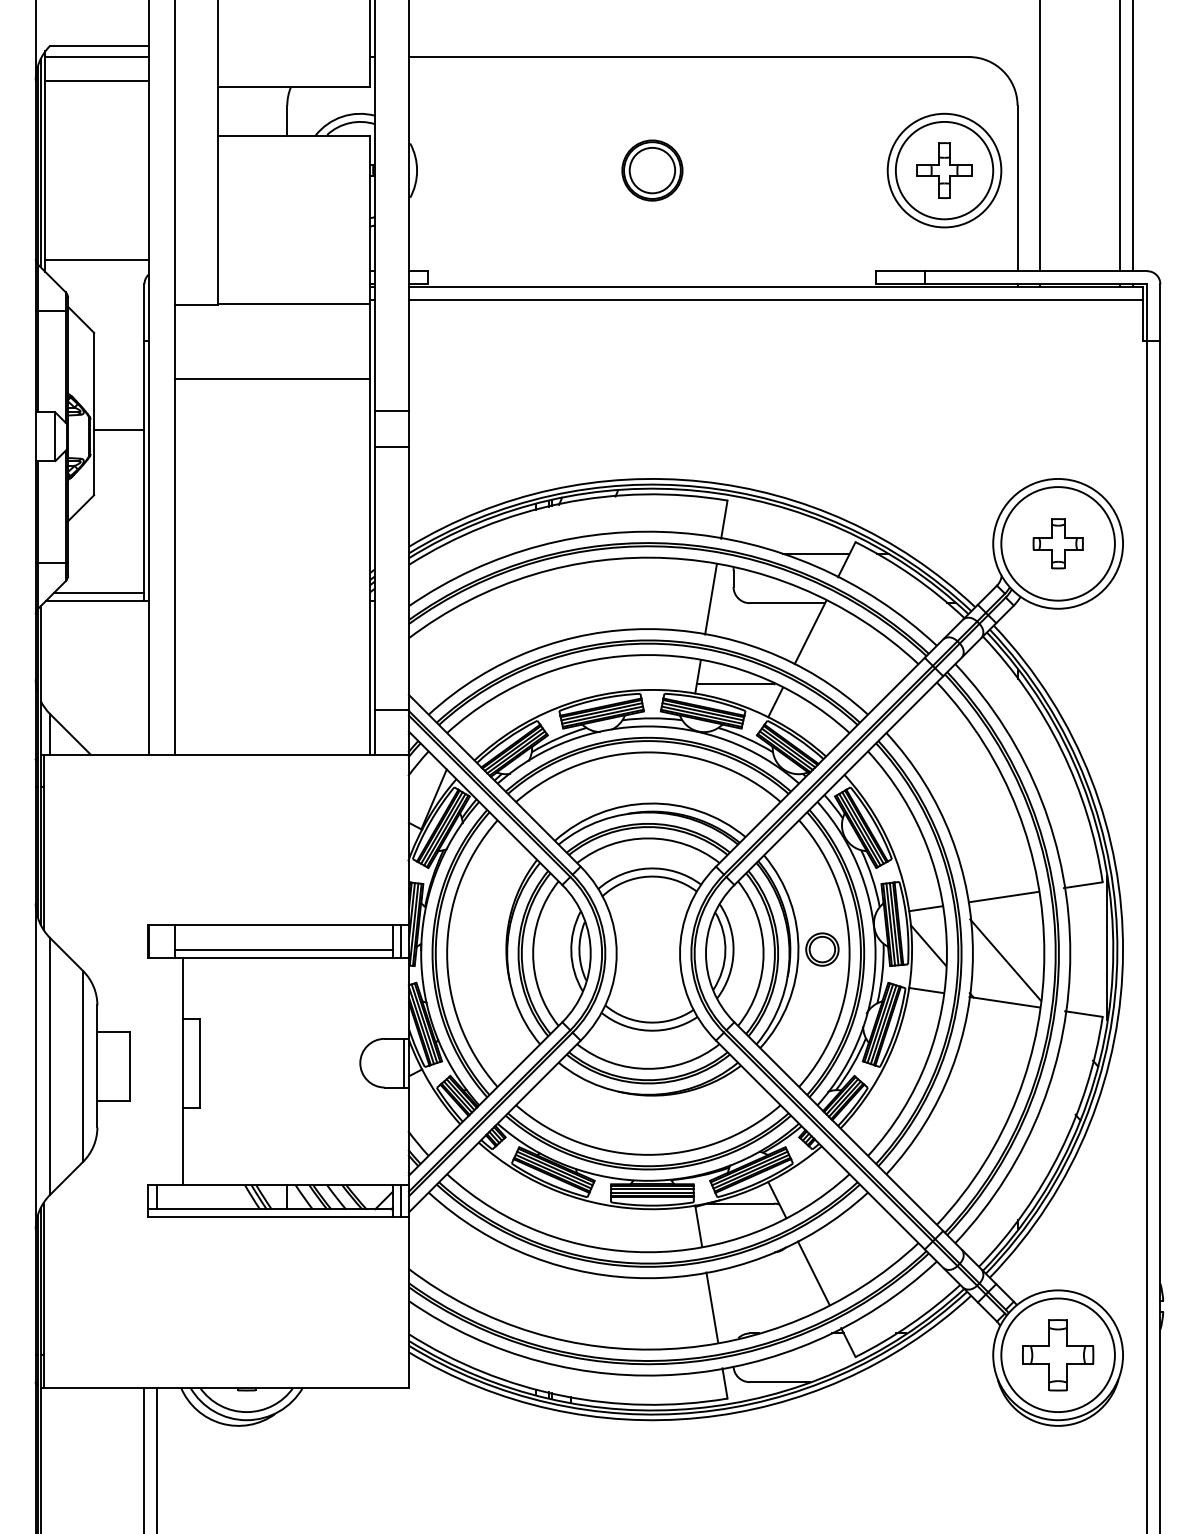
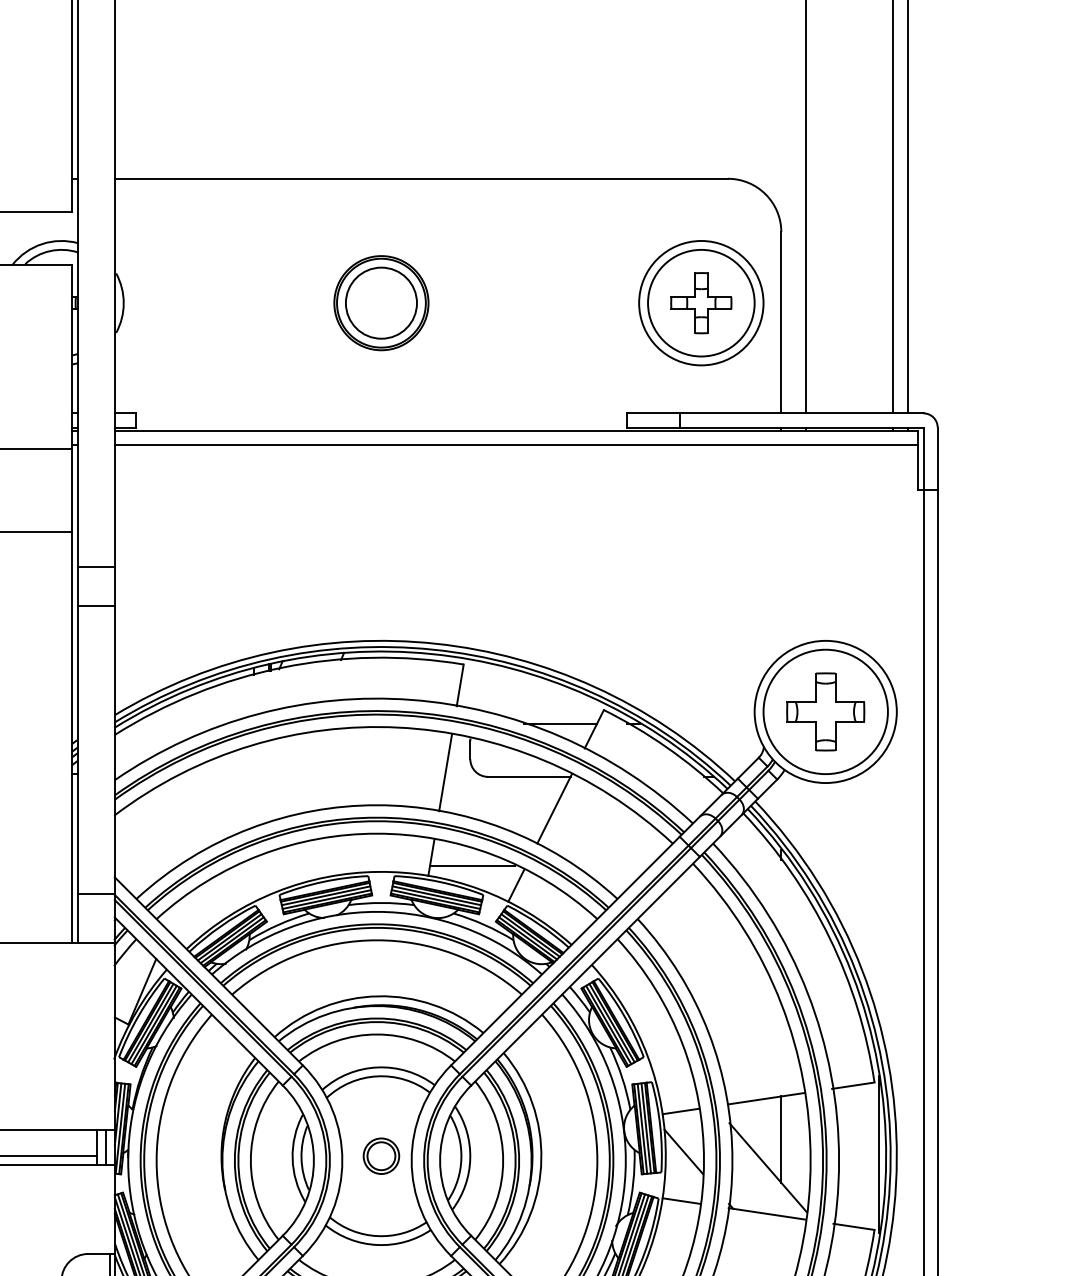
part: (652, 170) -> (381, 303), size x1.43
part: (1058, 543) -> (826, 711), size x1.43
line: (1017, 934) -> (781, 1139), added
part: (822, 949) -> (381, 1156), moved

